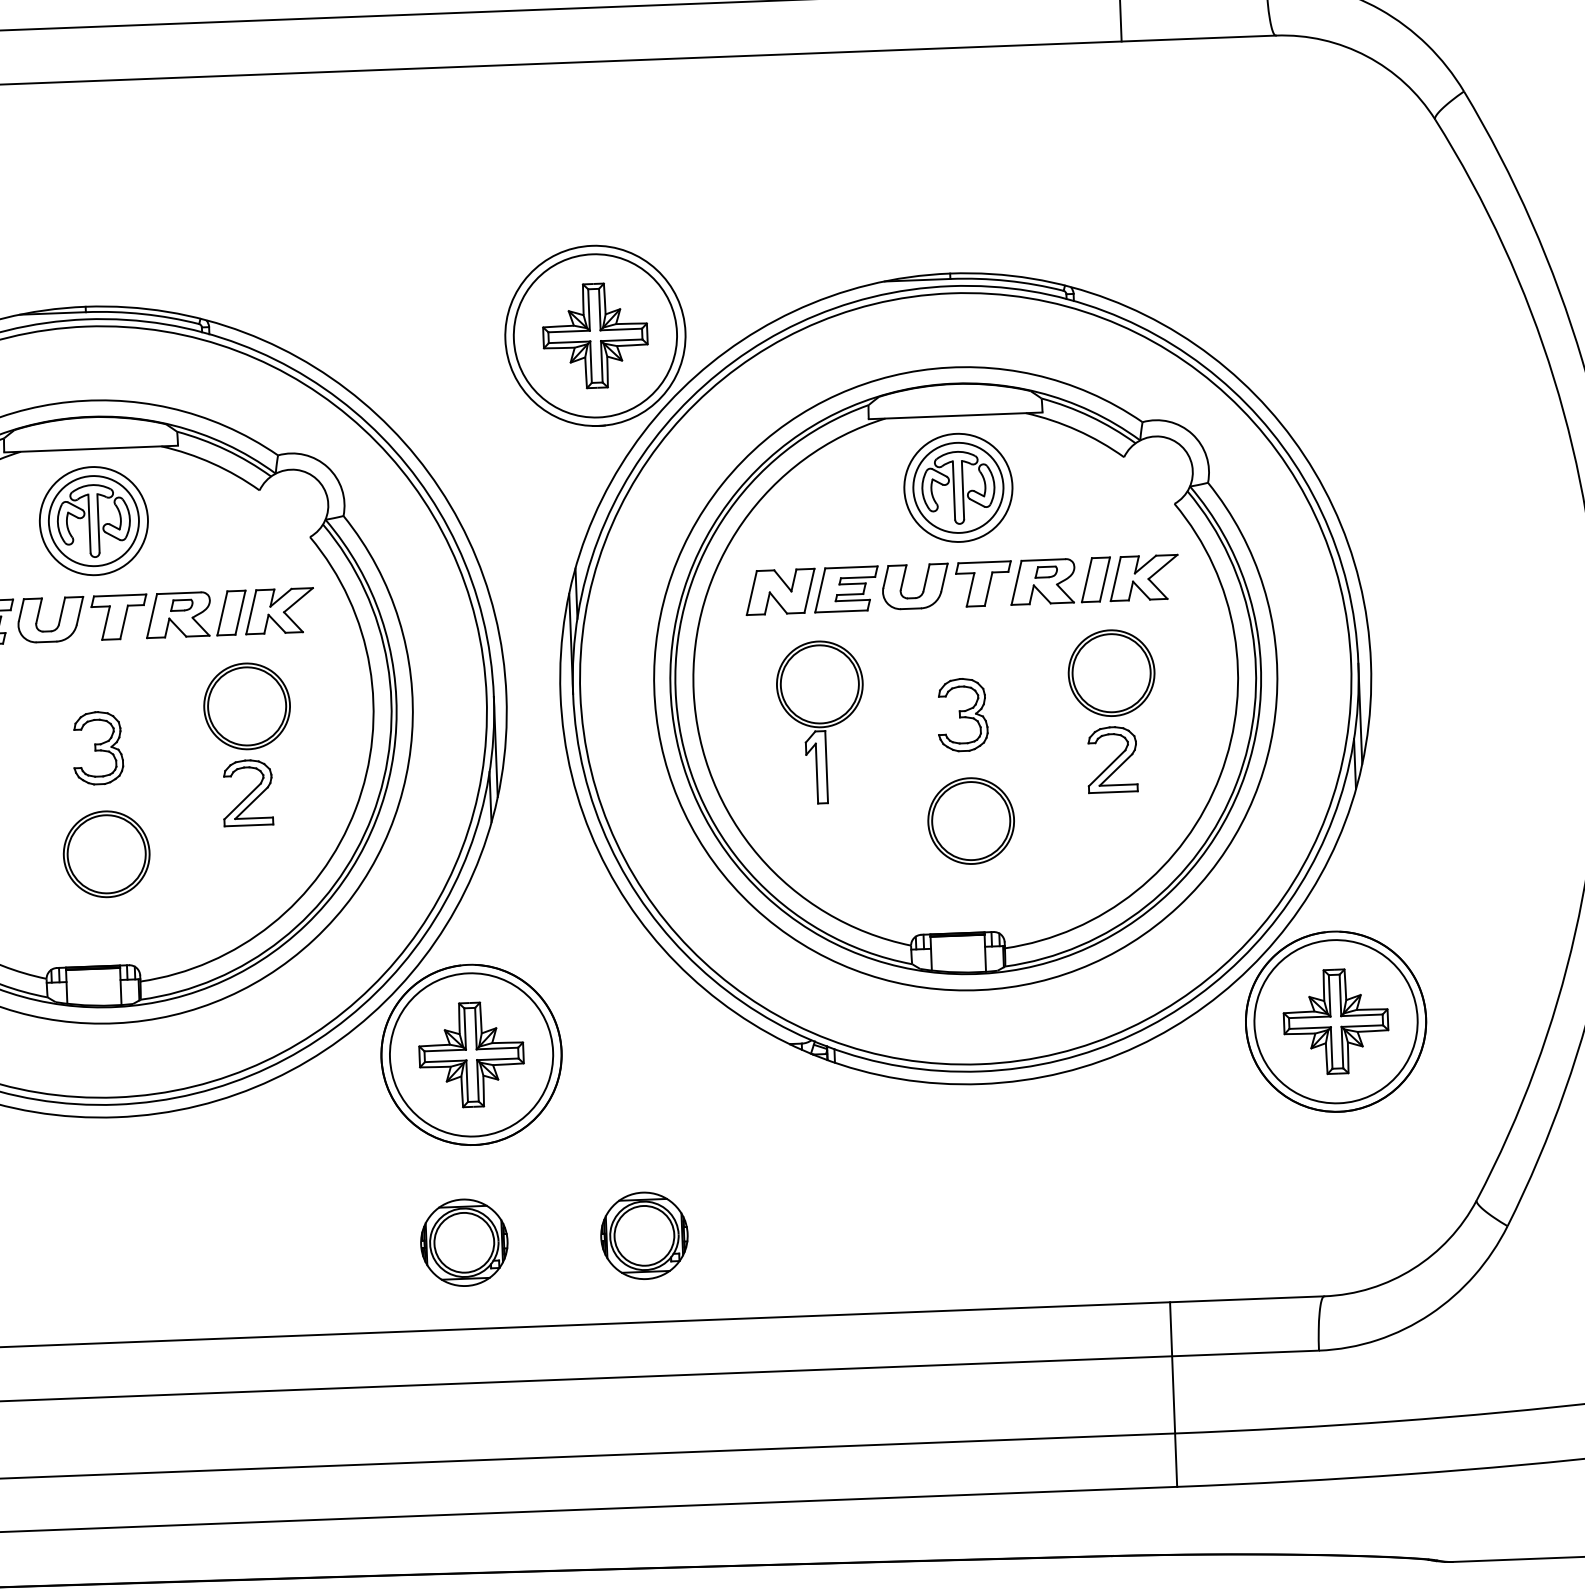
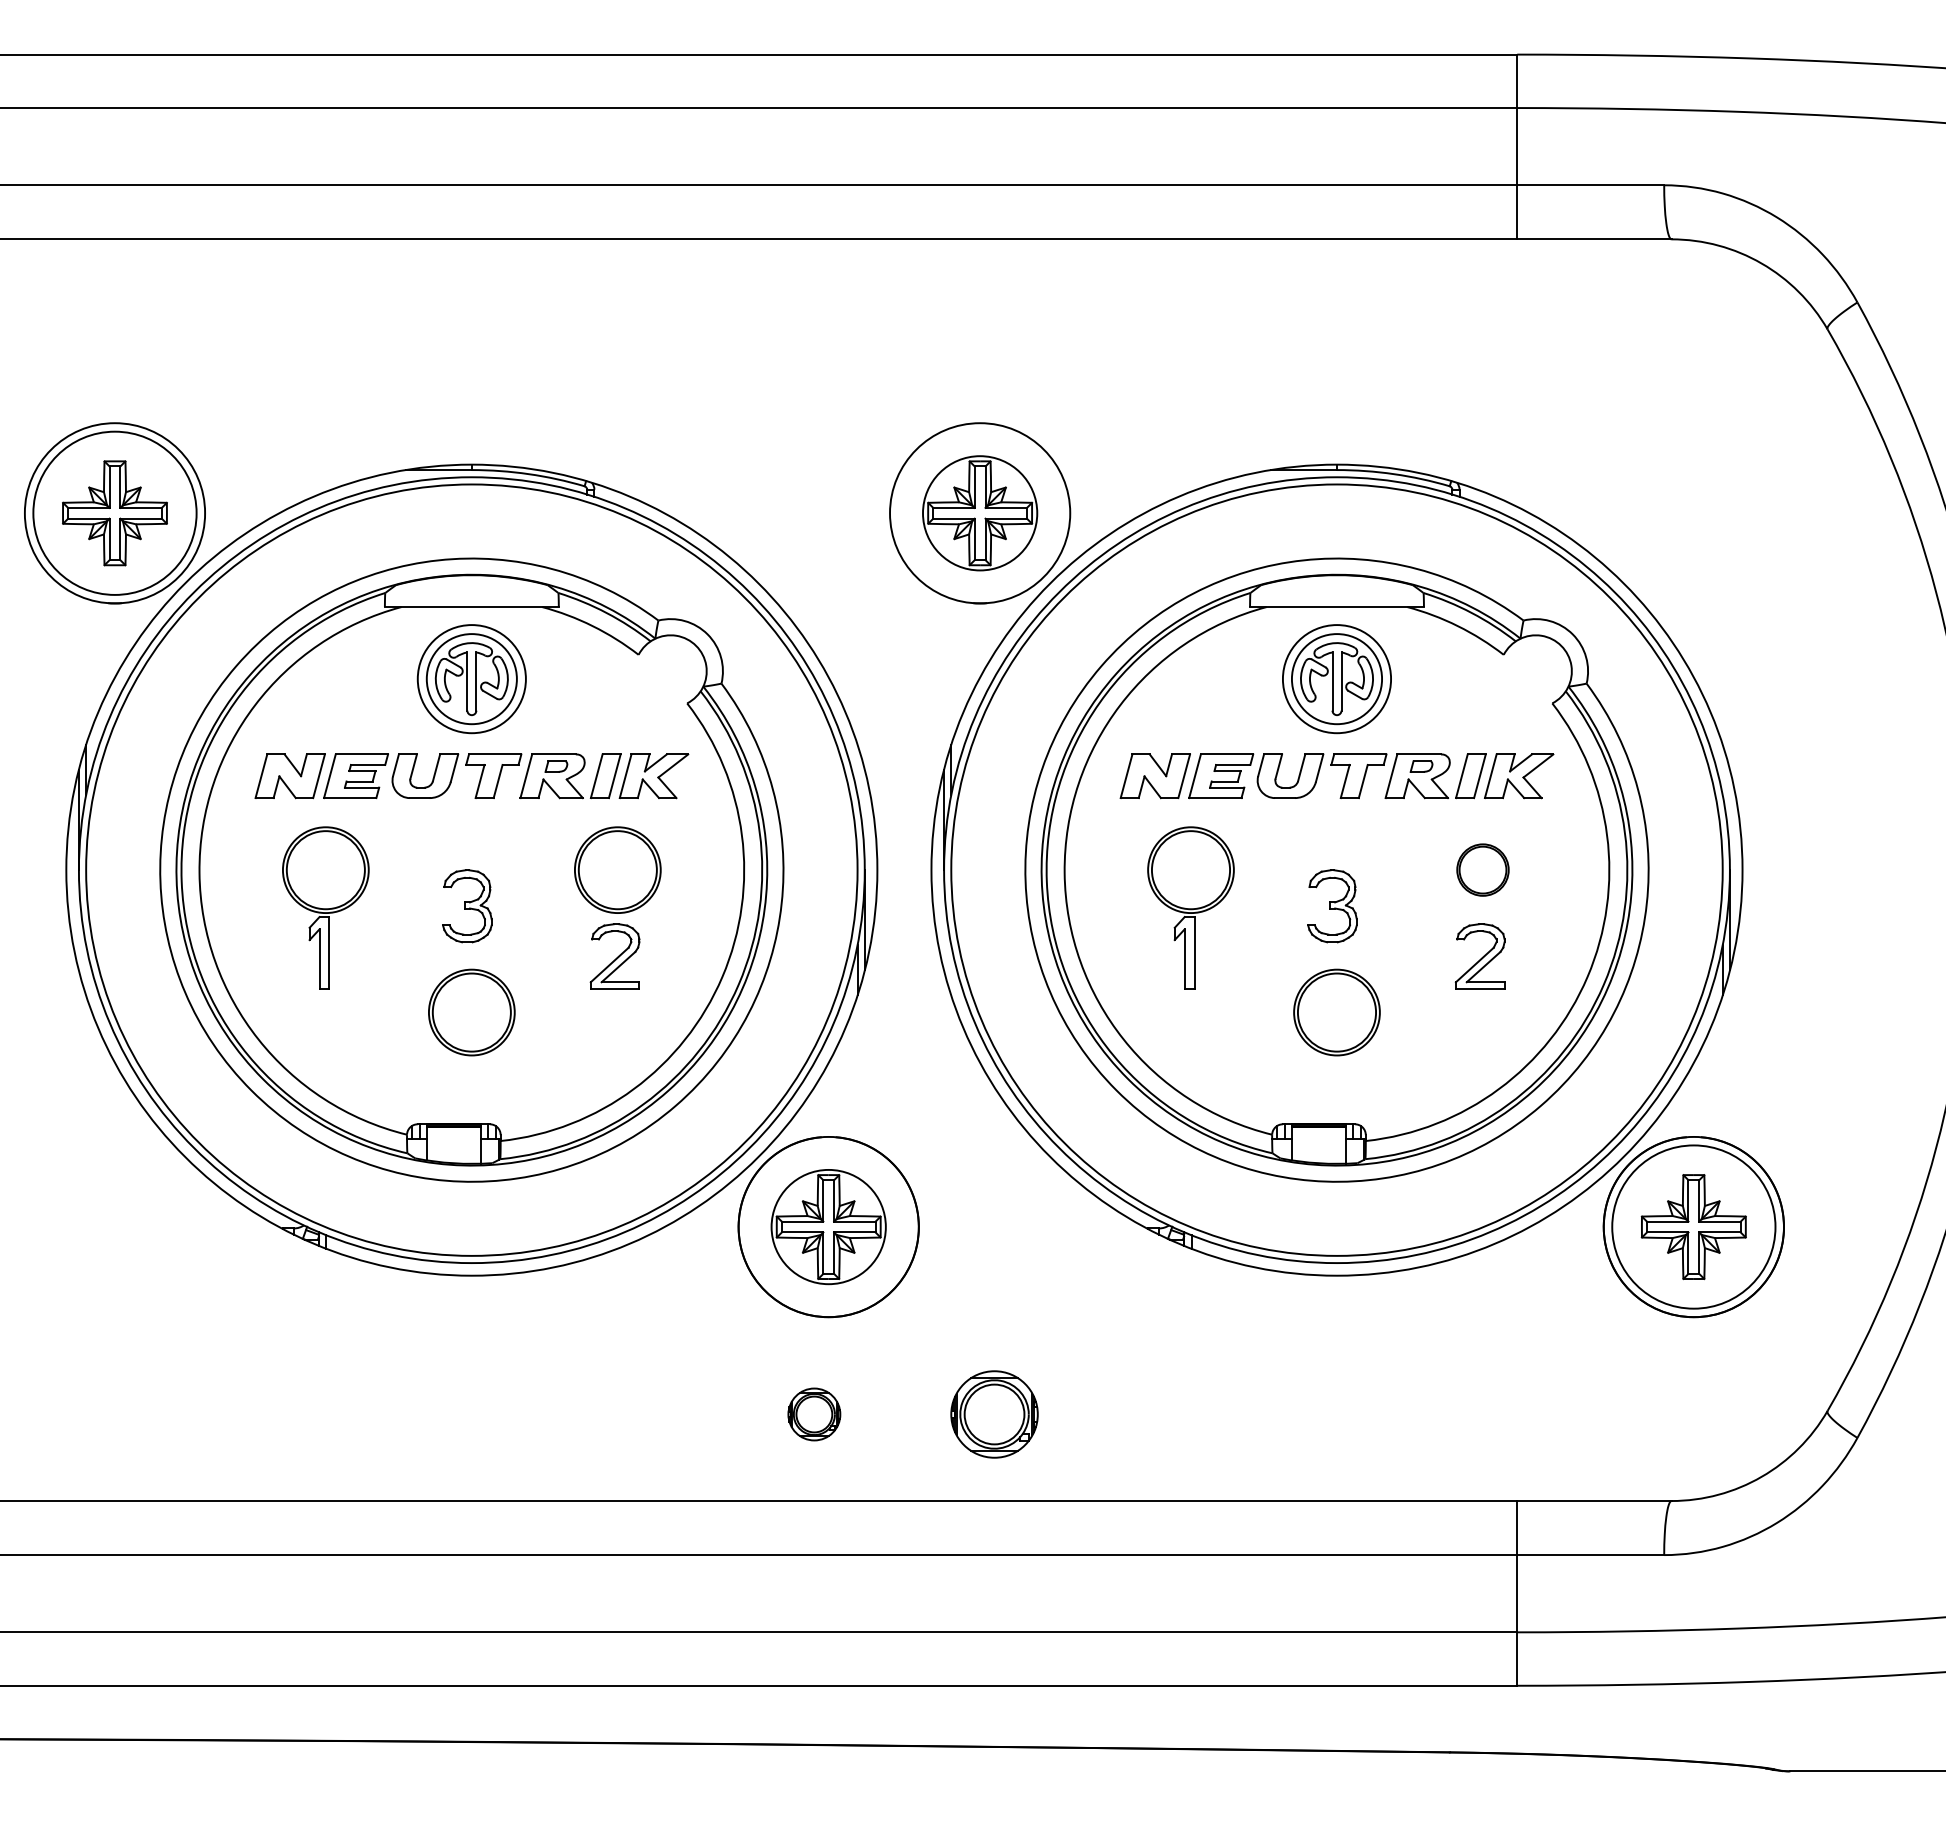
circle: (594, 335) -> (979, 512), size x0.7
part: (1111, 672) -> (1482, 869), size x0.6
circle: (471, 1054) -> (828, 1226), size x0.7
part: (464, 1242) -> (814, 1414), size x0.6

